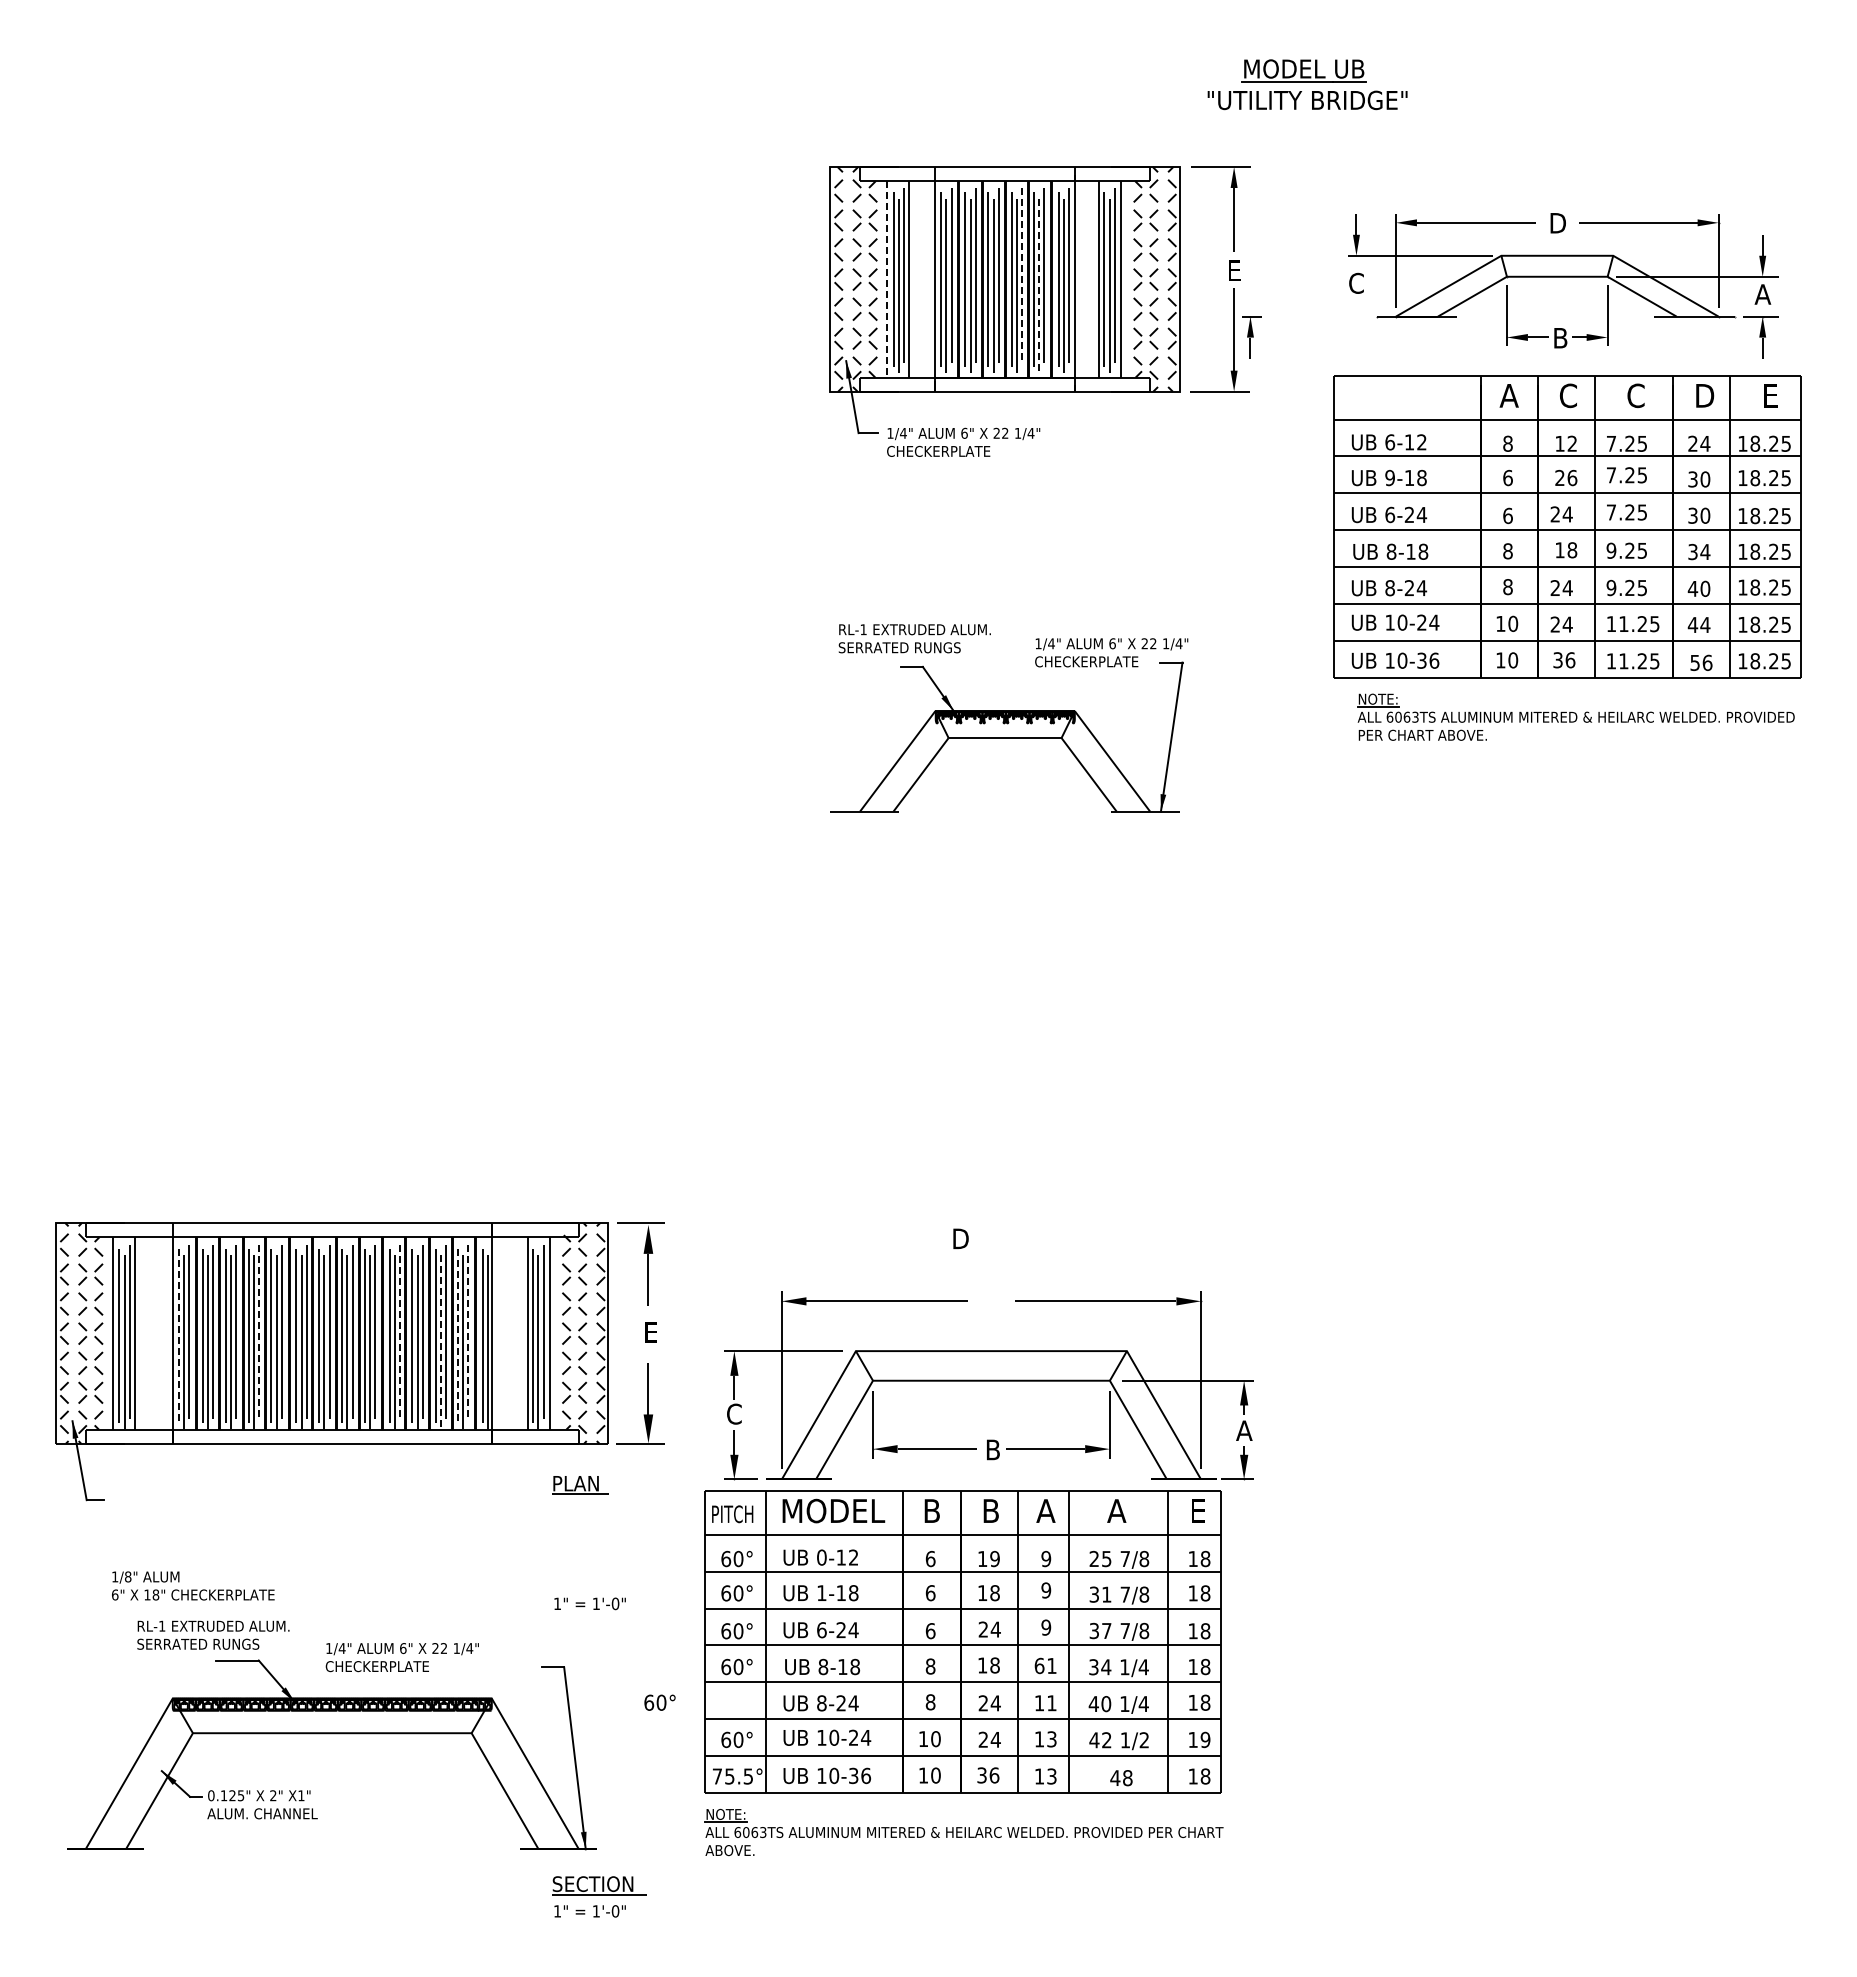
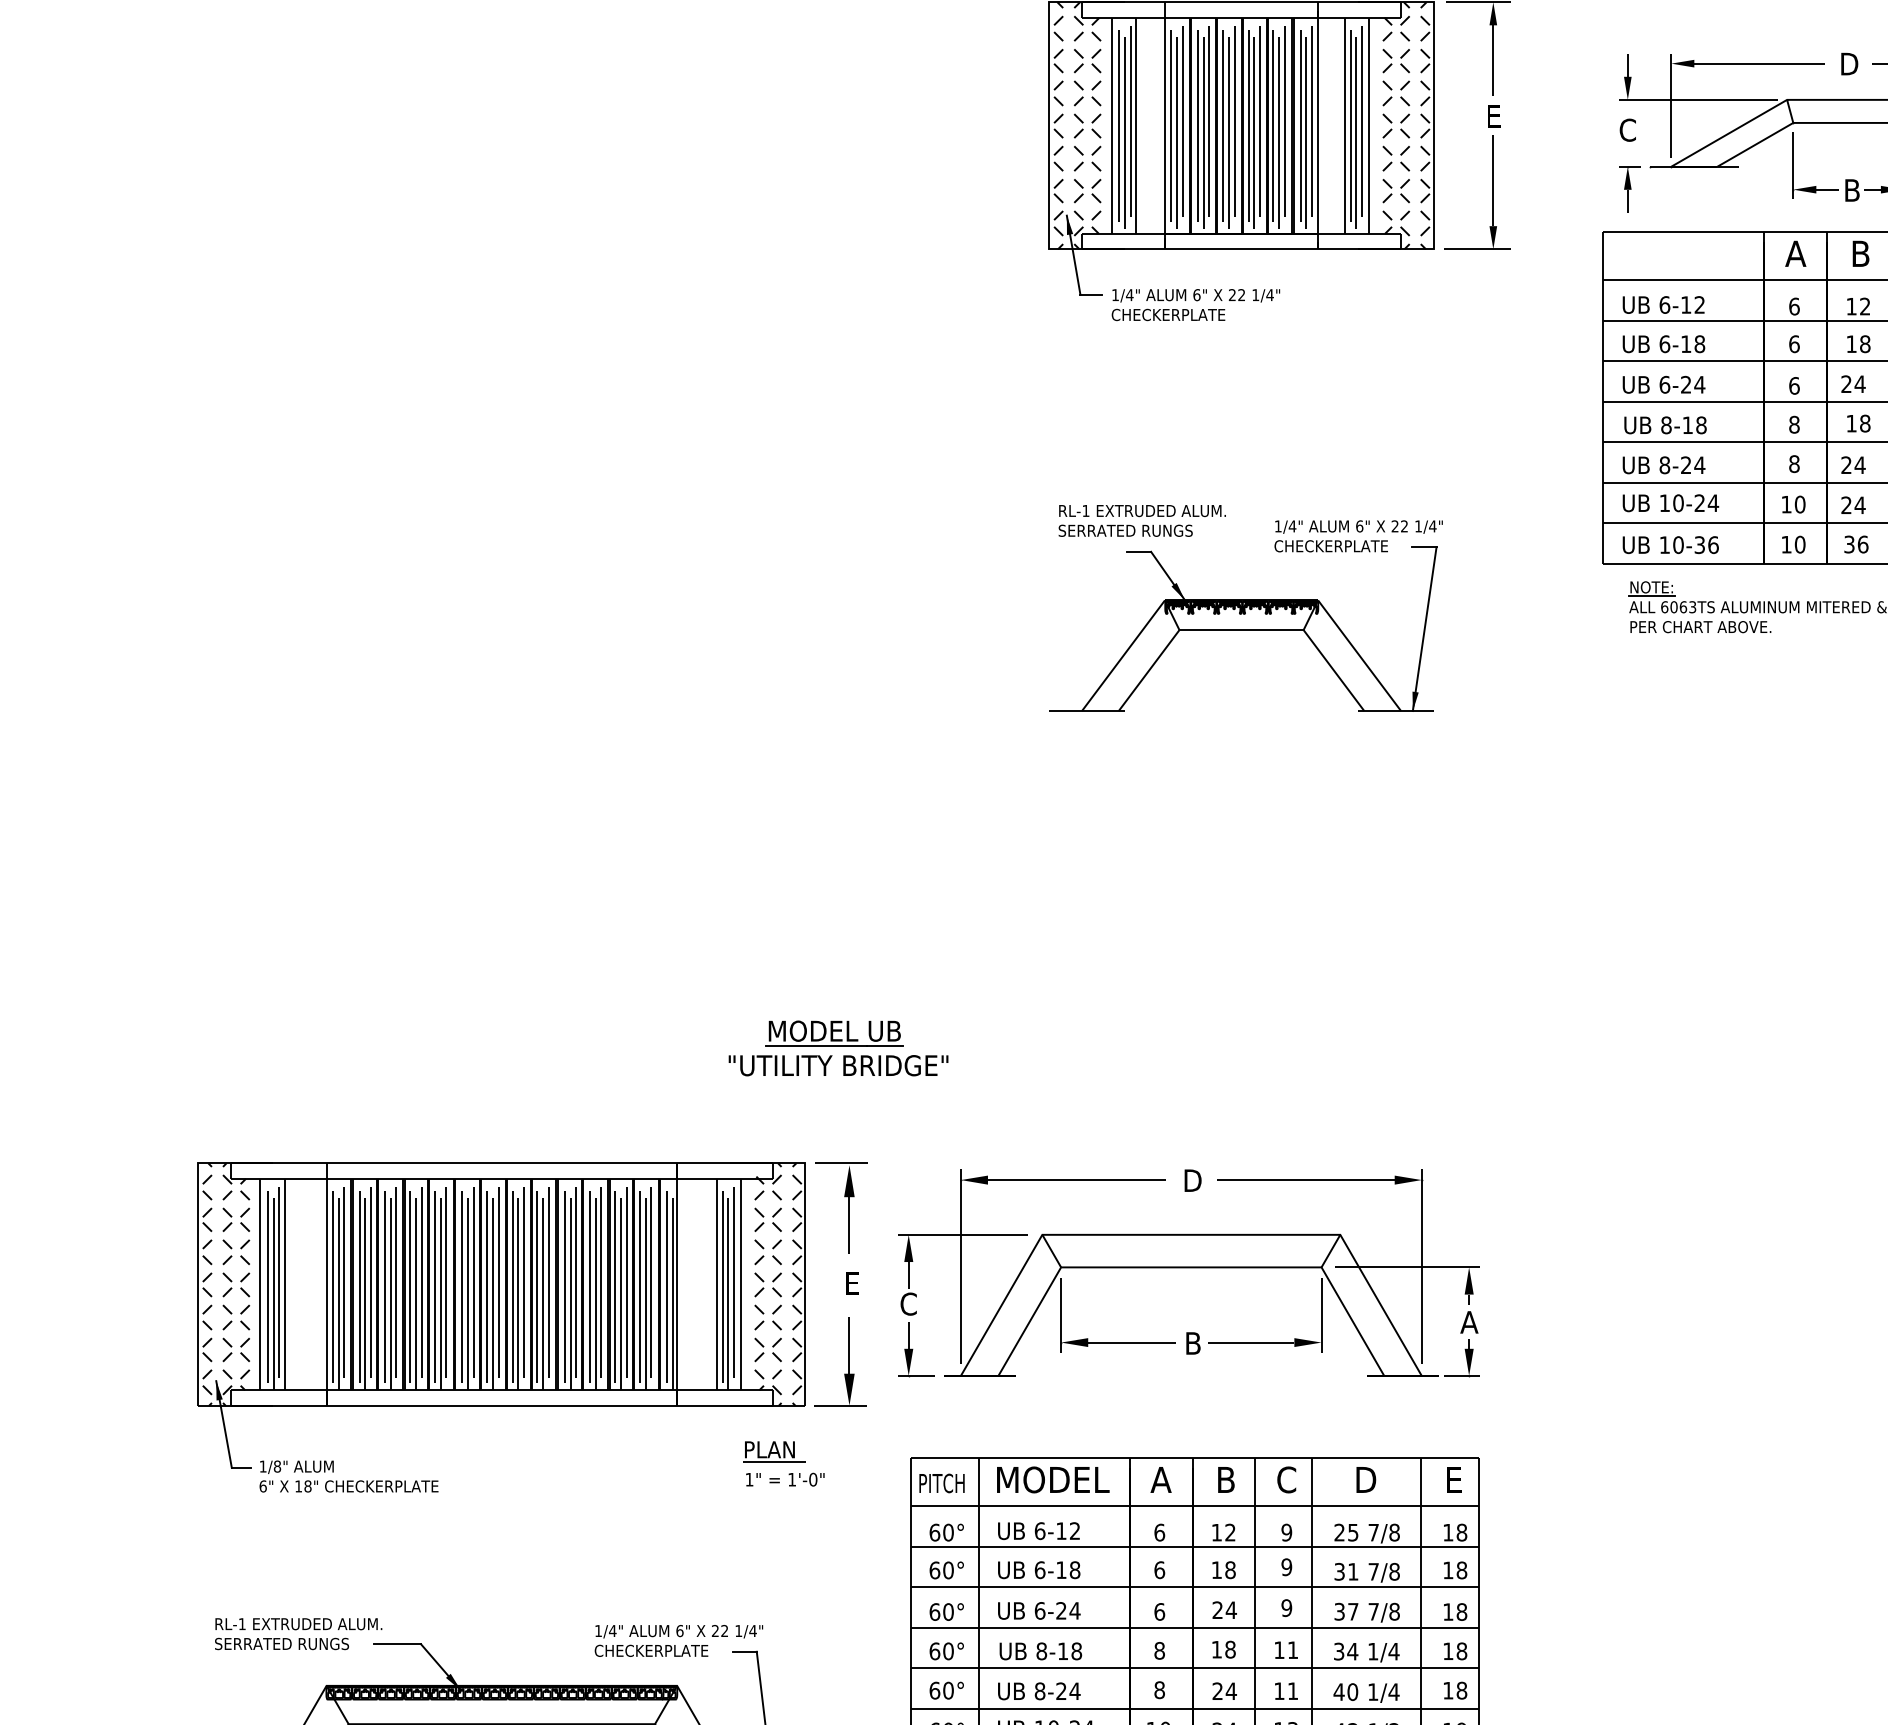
line: (1021, 276) -> (1259, 122), dashed -> solid
line: (887, 279) -> (1112, 125), dashed -> solid
line: (1039, 286) -> (1279, 133), dashed -> solid
part: (1251, 337) -> (1628, 189), moved
text: (1567, 395) -> (1859, 253), C -> B
text: (1507, 443) -> (1793, 306), 8 -> 6
text: (1390, 477) -> (1665, 343), 9-18 -> 6-18
text: (1566, 477) -> (1858, 343), 26 -> 18
part: (638, 1118) -> (838, 1048), added
line: (259, 1332) -> (421, 1283), dashed -> solid
line: (399, 1332) -> (575, 1283), dashed -> solid
line: (468, 1332) -> (651, 1283), dashed -> solid
line: (178, 1336) -> (332, 1288), dashed -> solid
line: (457, 1336) -> (639, 1288), dashed -> solid
line: (440, 1342) -> (620, 1294), dashed -> solid
part: (988, 1385) -> (1188, 1272), moved
text: (931, 1510) -> (1160, 1479), B -> A
text: (1045, 1510) -> (1285, 1479), A -> C
text: (1117, 1510) -> (1365, 1479), A -> D
text: (821, 1557) -> (1039, 1530), 0-12 -> 6-12
text: (994, 1559) -> (1229, 1533), 19 -> 12
text: (193, 1585) -> (349, 1476), moved
text: (821, 1593) -> (1039, 1570), 1-18 -> 6-18
text: (589, 1603) -> (784, 1479), moved
text: (213, 1634) -> (298, 1633), moved
text: (401, 1657) -> (677, 1640), moved
text: (1039, 1665) -> (1279, 1649), 61 -> 11
text: (659, 1702) -> (946, 1690), moved

